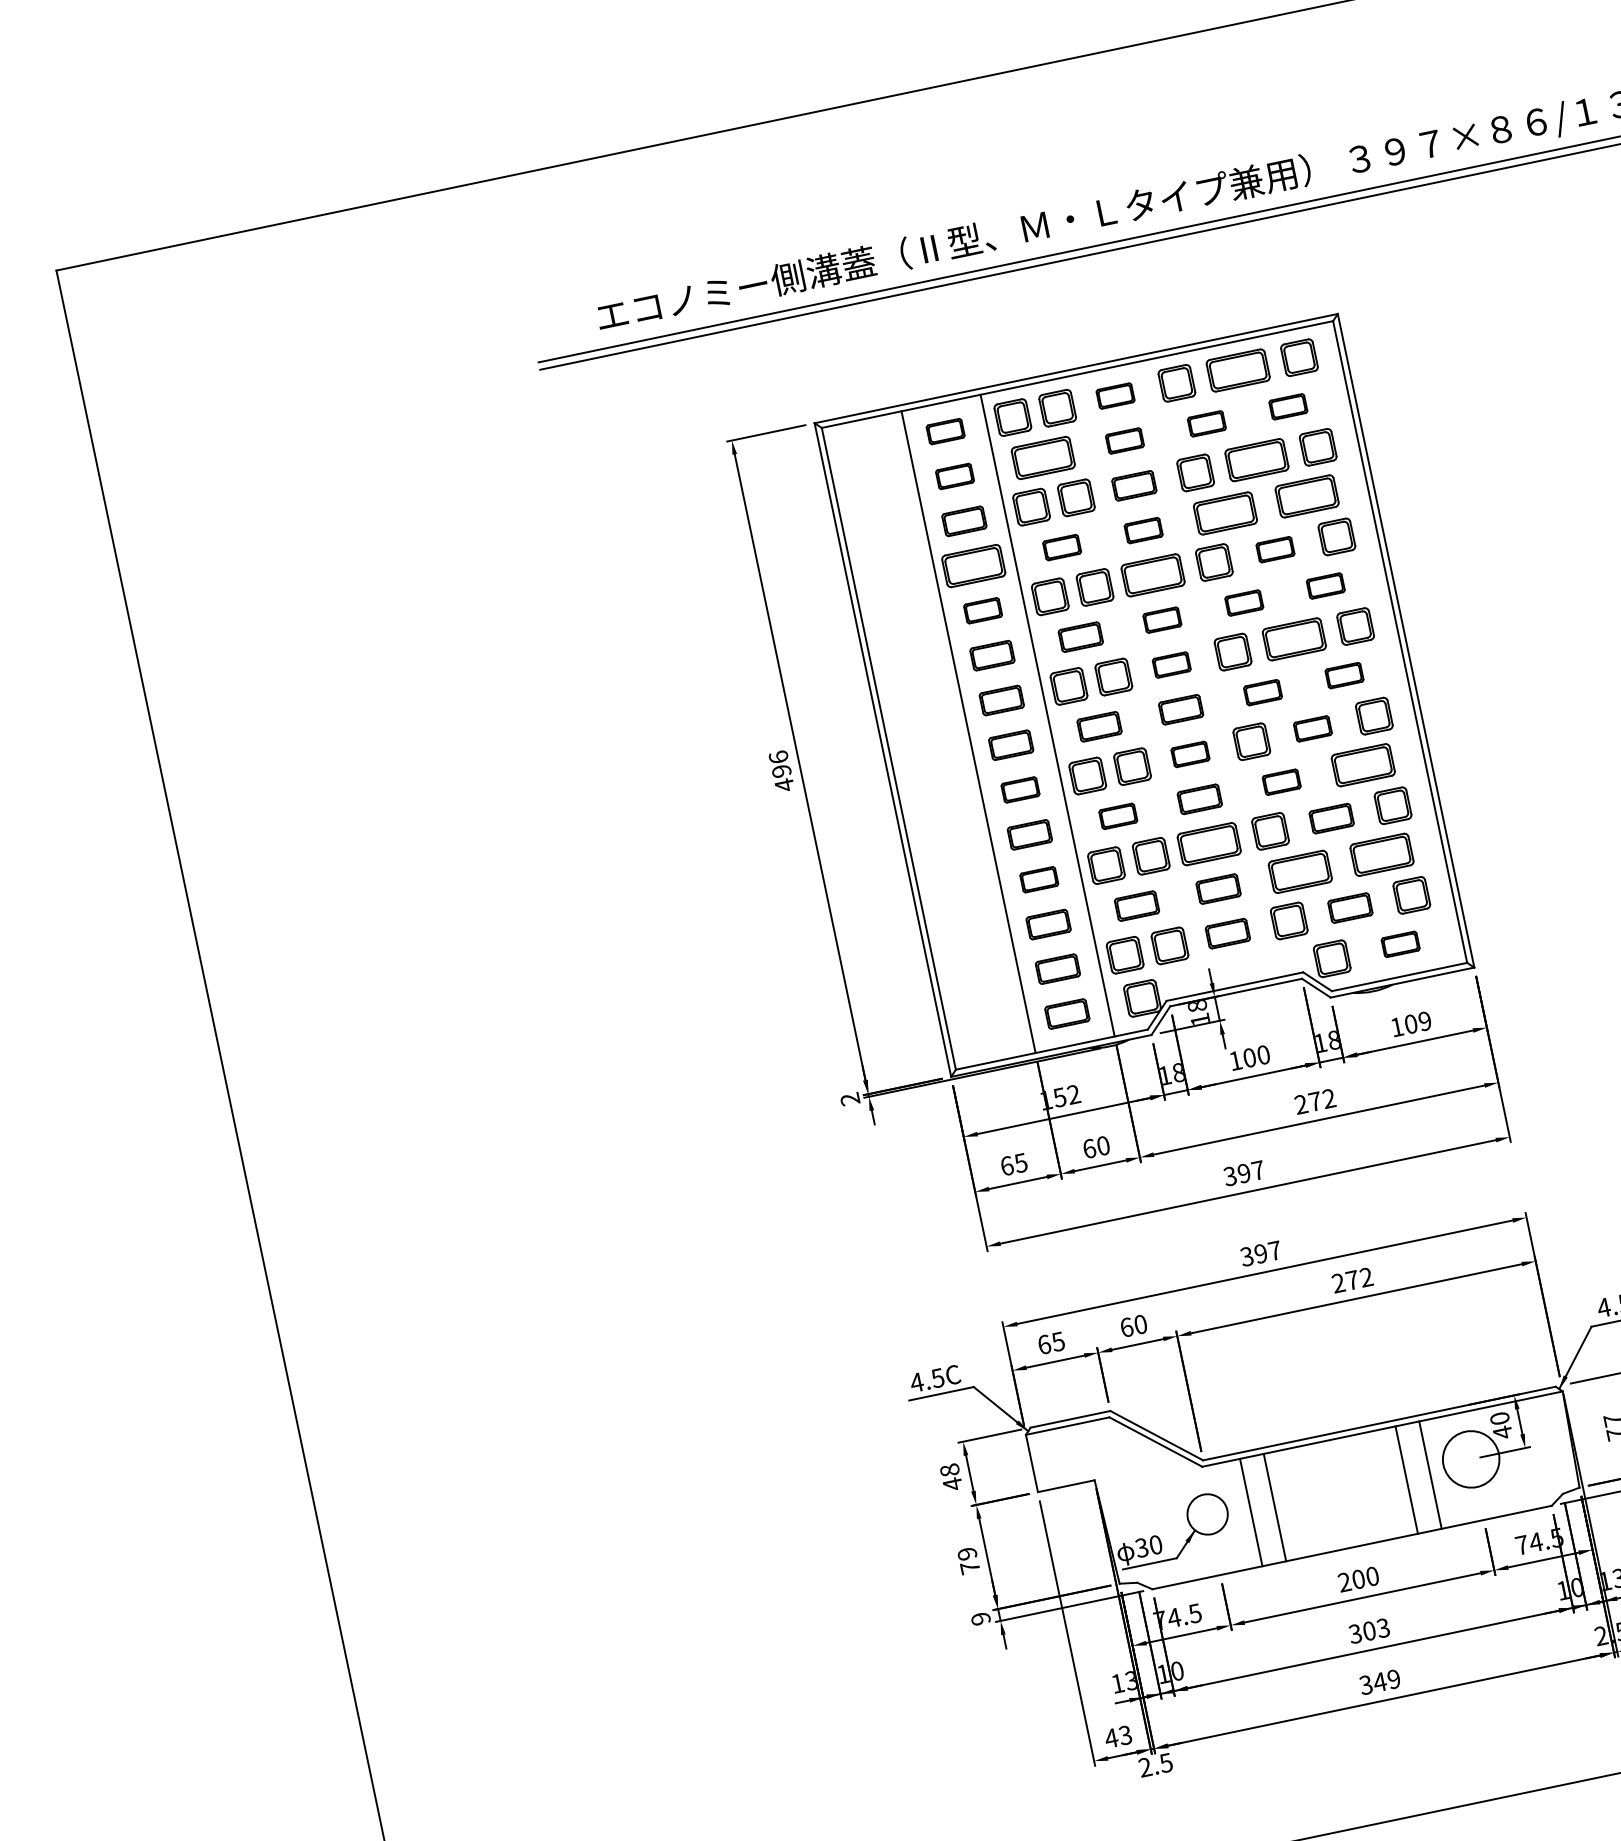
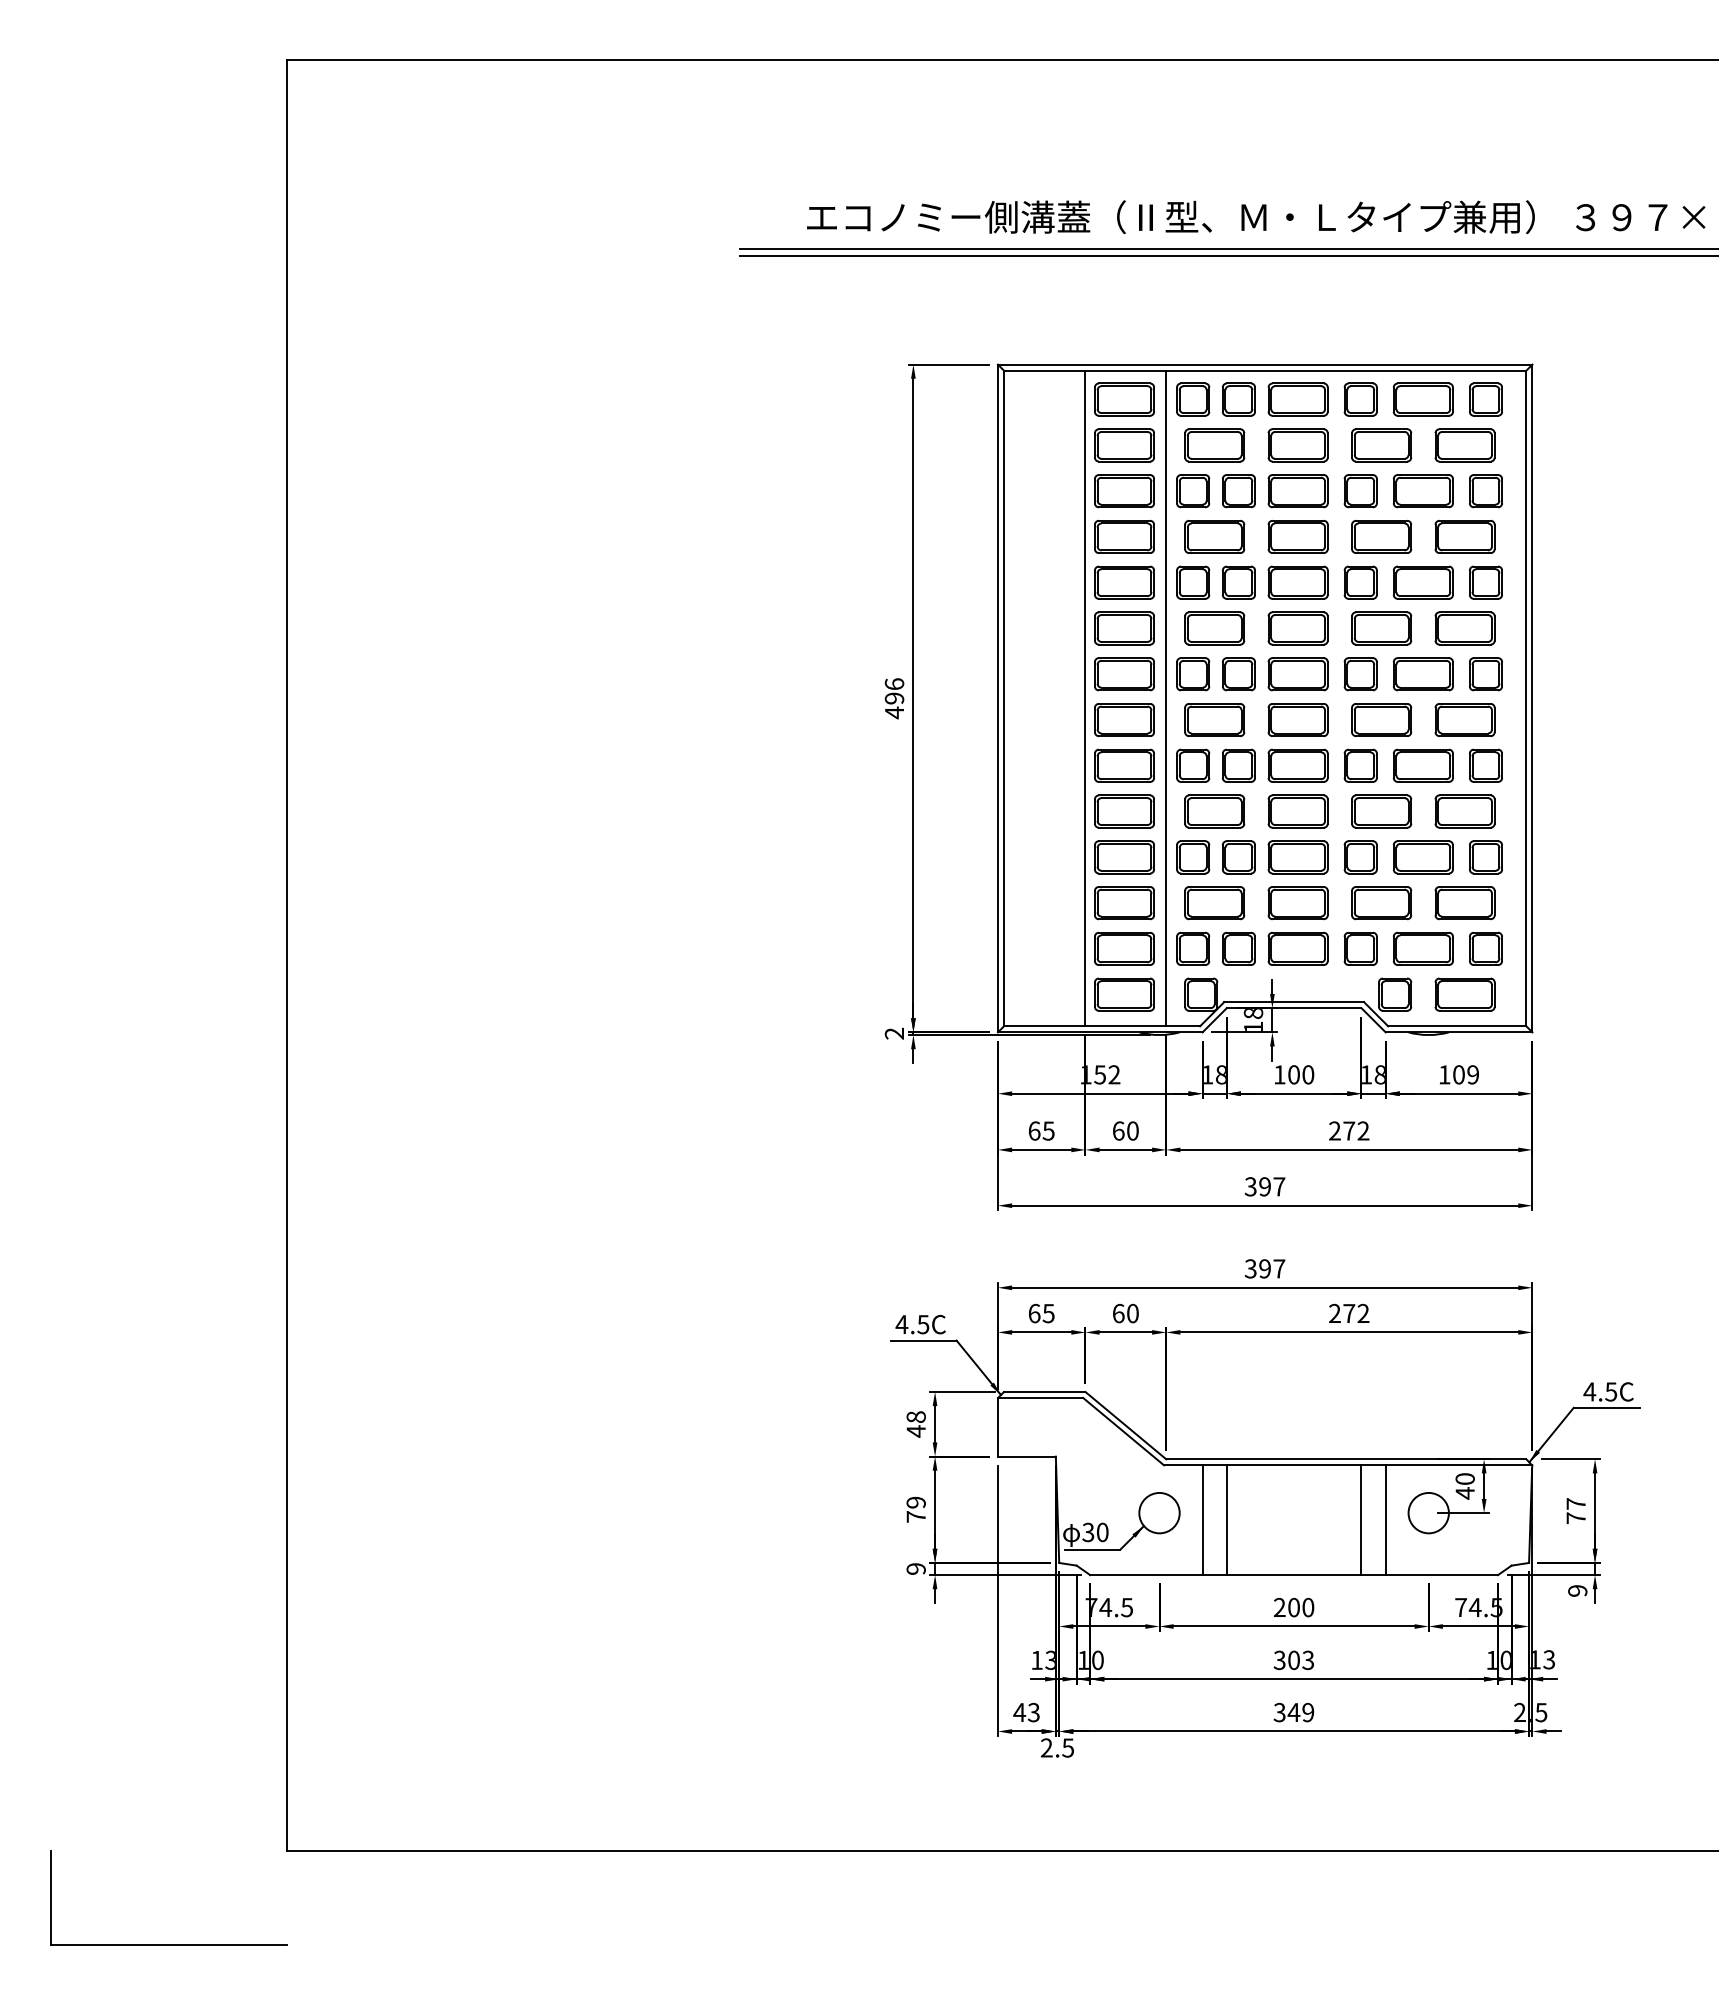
part: (1114, 396) -> (1297, 399), size x1.67
part: (1287, 407) -> (1464, 445), size x1.67
part: (1206, 423) -> (1381, 445), size x1.67
part: (945, 431) -> (1124, 399), size x1.67
part: (1124, 441) -> (1297, 445), size x1.67
part: (955, 476) -> (1124, 445), size x1.67
part: (1133, 486) -> (1297, 491), size x1.43
part: (964, 521) -> (1124, 491), size x1.43
part: (1142, 530) -> (1297, 536), size x1.67
part: (1061, 547) -> (1214, 536), size x1.67
part: (1274, 549) -> (1422, 582), size x1.67
part: (1325, 586) -> (1464, 628), size x1.67
part: (1244, 603) -> (1381, 628), size x1.67
part: (983, 610) -> (1124, 582), size x1.67
part: (1161, 620) -> (1297, 628), size x1.67
part: (1080, 637) -> (1214, 628), size x1.43
part: (992, 655) -> (1124, 628), size x1.43
part: (1171, 665) -> (1297, 674), size x1.67
part: (1343, 675) -> (1464, 719), size x1.67
part: (1262, 692) -> (1381, 719), size x1.67
part: (1001, 700) -> (1124, 674), size x1.43
part: (1180, 709) -> (1297, 719), size x1.43
part: (1099, 726) -> (1214, 719), size x1.43
part: (1312, 728) -> (1422, 765), size x1.67
part: (1011, 744) -> (1124, 719), size x1.43
part: (1189, 754) -> (1297, 765), size x1.67
part: (1281, 782) -> (1381, 811), size x1.67
part: (1020, 789) -> (1124, 765), size x1.67
part: (1199, 799) -> (1297, 811), size x1.43
part: (1117, 816) -> (1214, 811), size x1.67
part: (1330, 818) -> (1422, 857), size x1.43
part: (1029, 834) -> (1124, 811), size x1.43
part: (1039, 879) -> (1124, 857), size x1.67
part: (1218, 889) -> (1297, 903), size x1.43
part: (1136, 906) -> (1214, 903), size x1.43
part: (1349, 907) -> (1422, 948), size x1.43
part: (1048, 924) -> (1124, 903), size x1.43
part: (1227, 933) -> (1297, 948), size x1.43
part: (1400, 944) -> (1464, 994), size x1.67
part: (1057, 968) -> (1124, 948), size x1.43
part: (1067, 1013) -> (1124, 994), size x1.43
circle: (1470, 1458) -> (1428, 1512), size x0.71

